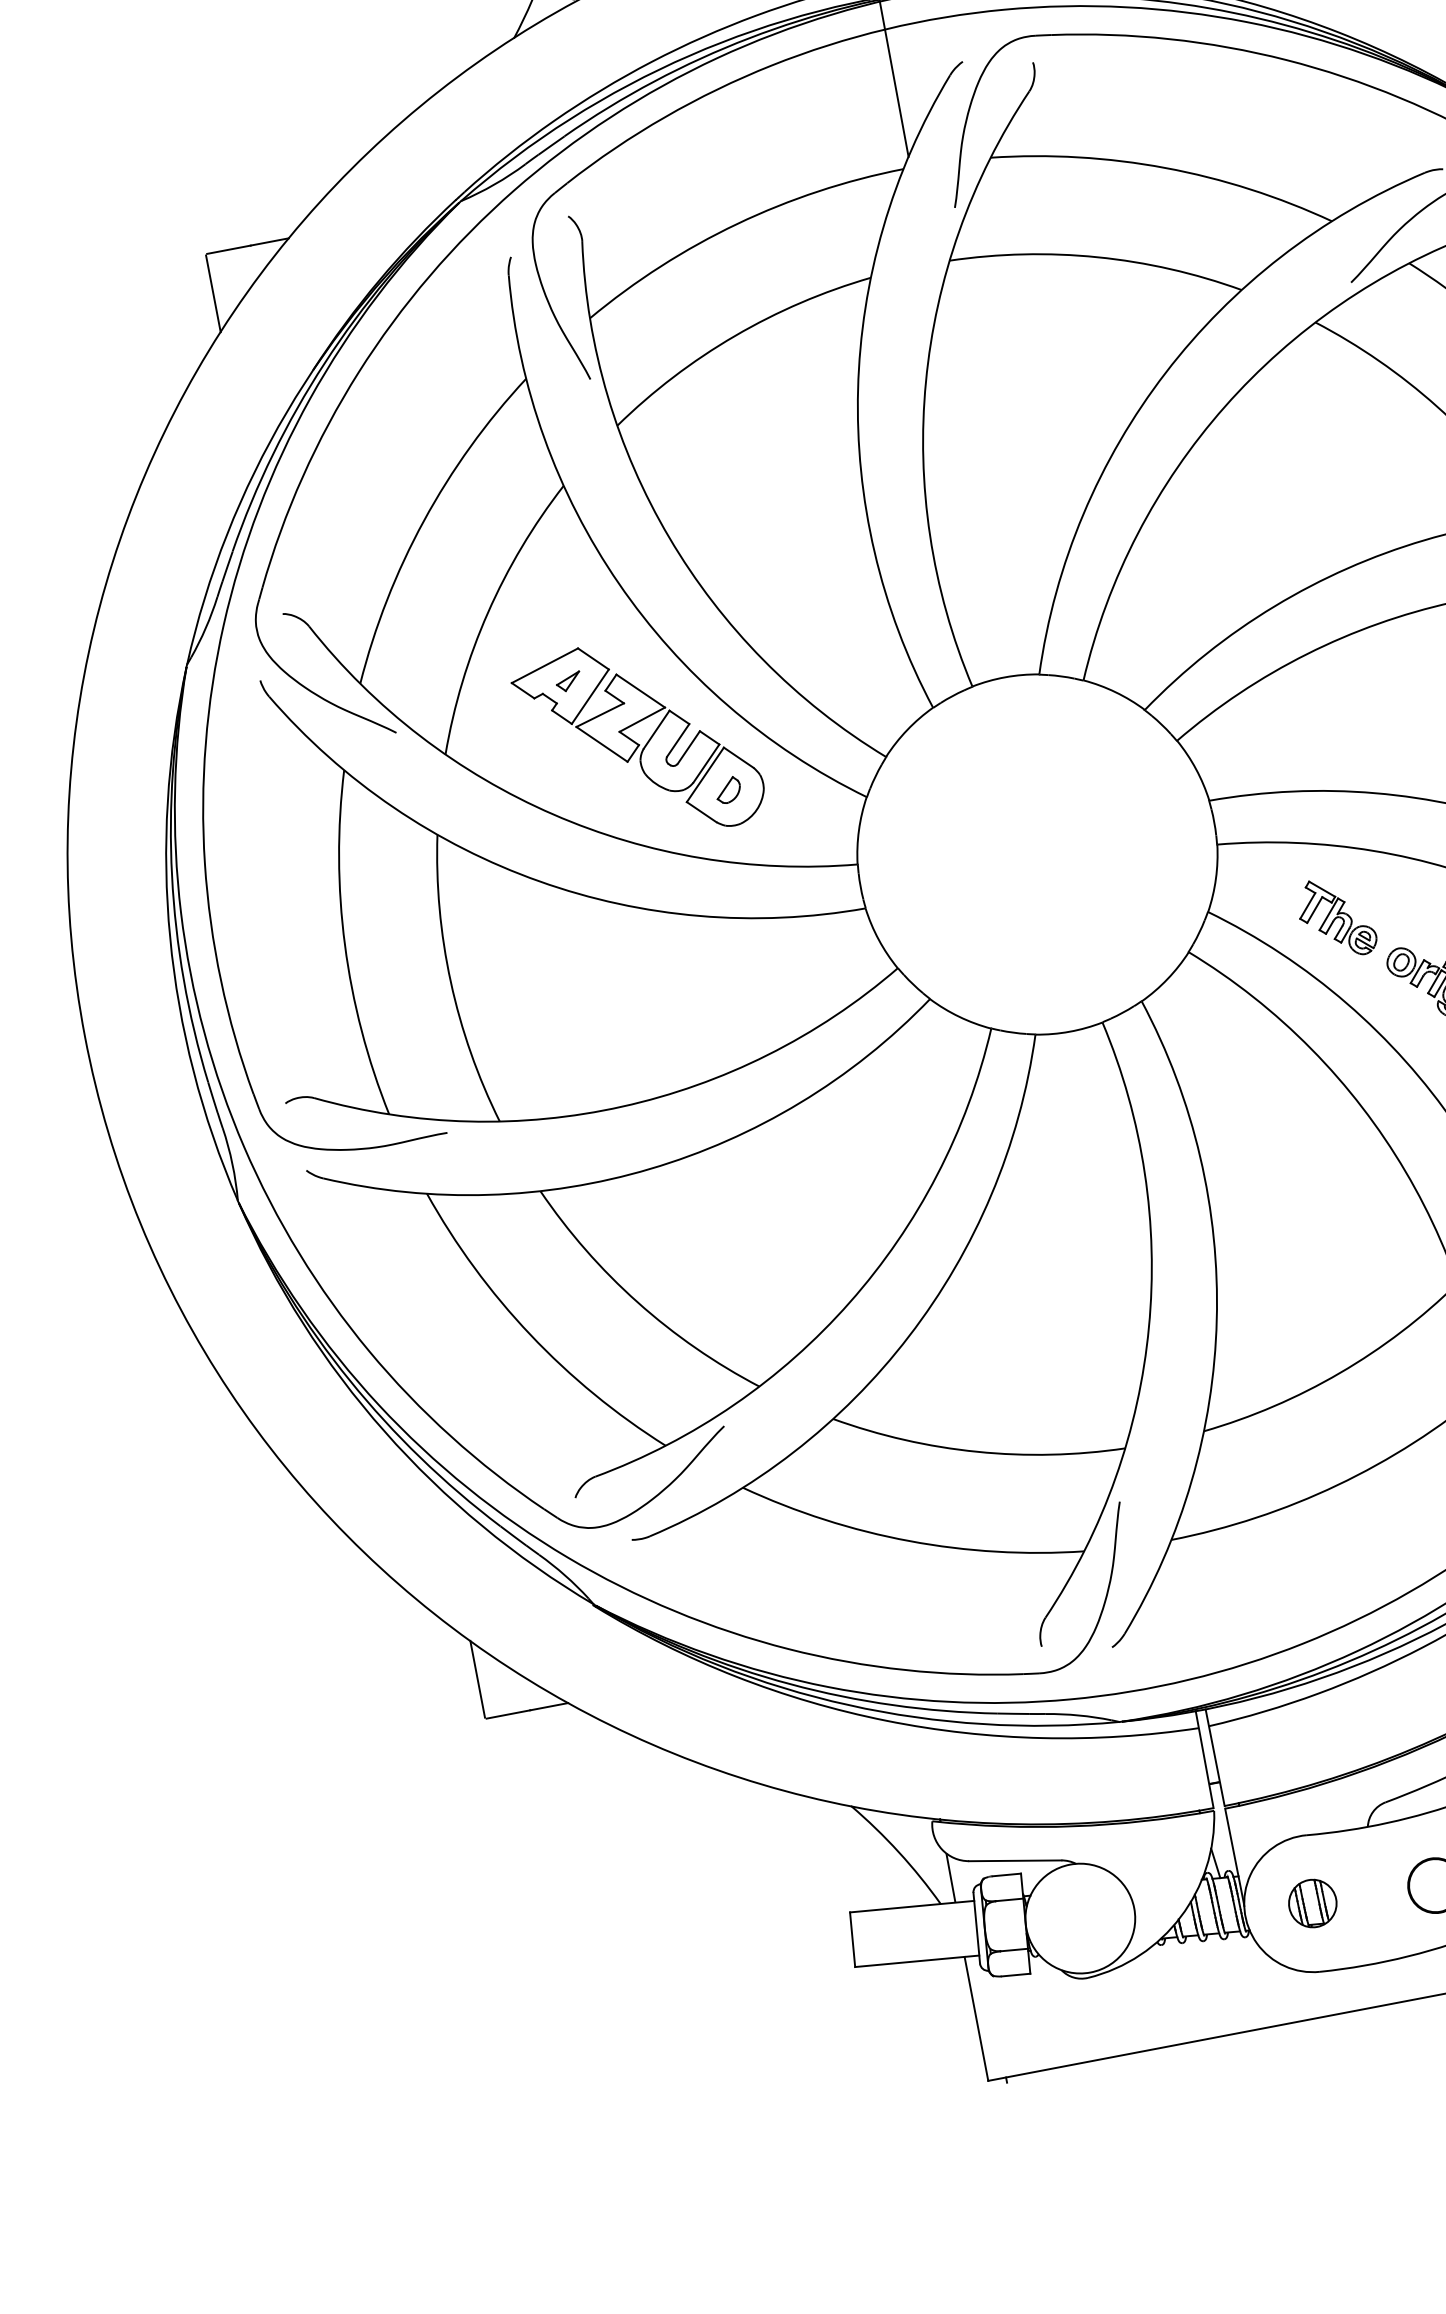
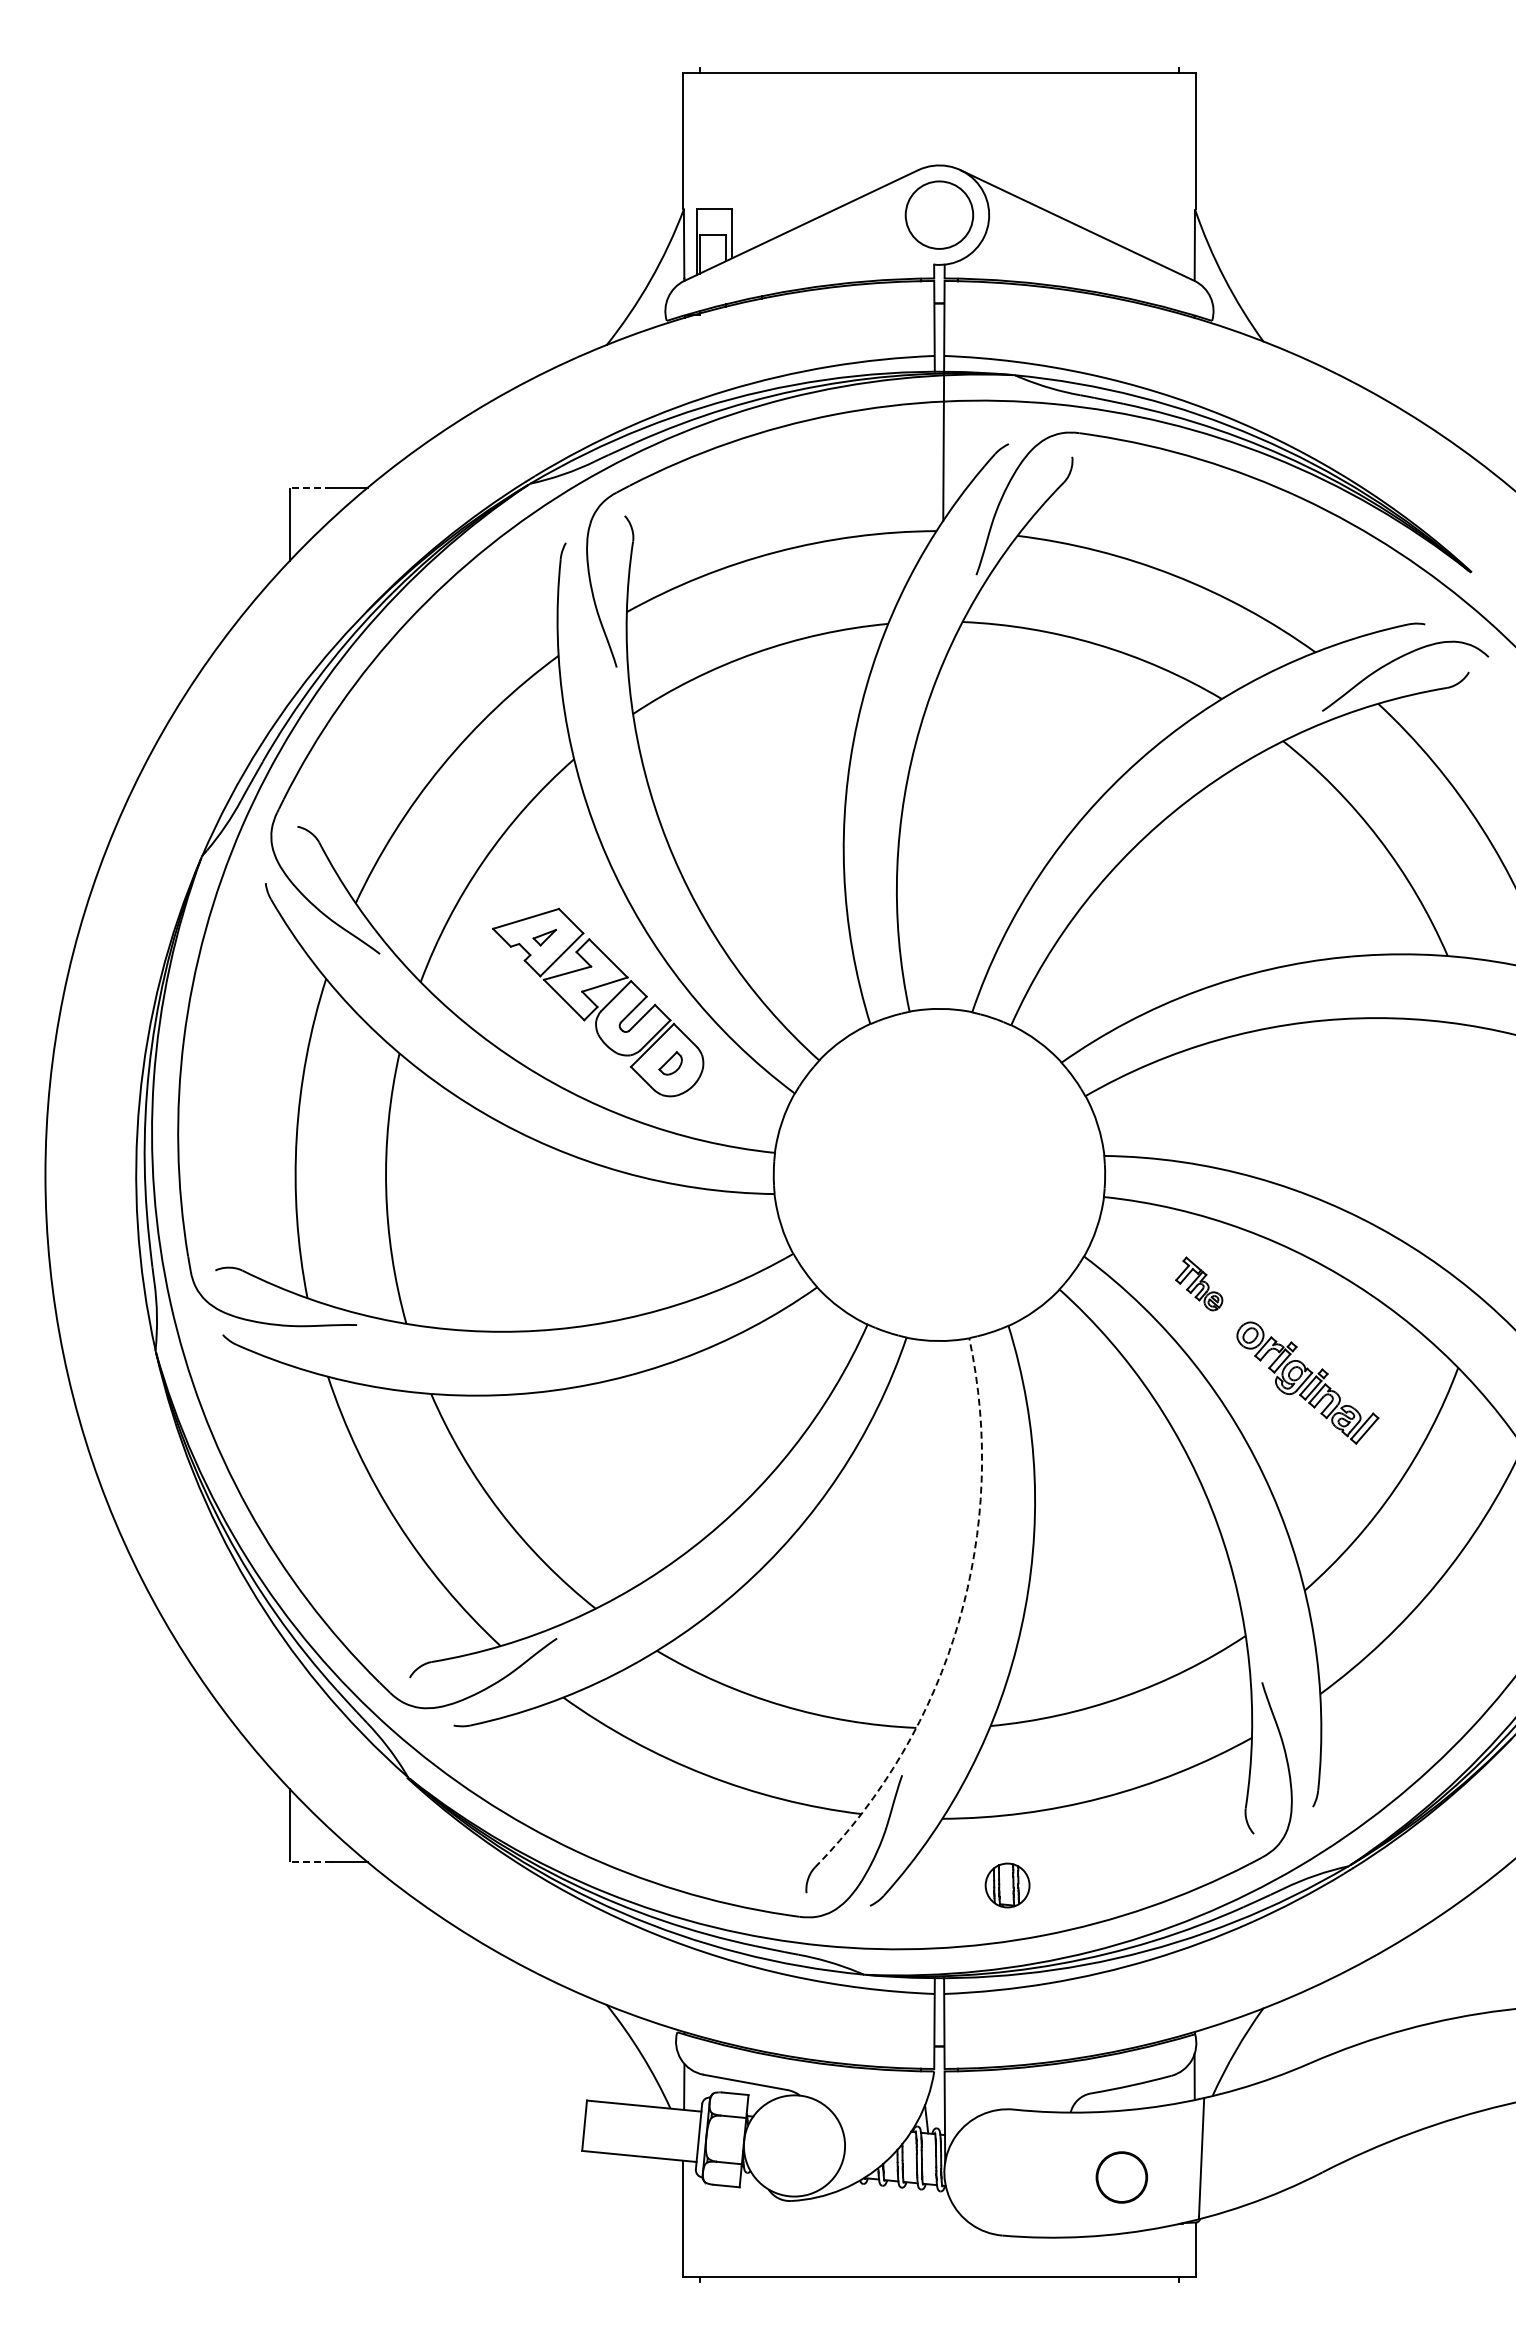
line: (228, 249) -> (311, 487), solid -> dashed
part: (1336, 917) -> (1199, 1283), size x0.7
arc: (1148, 1327) -> (958, 1622), solid -> dashed
line: (508, 1714) -> (311, 1862), solid -> dashed
part: (1312, 1903) -> (1007, 1885), moved

